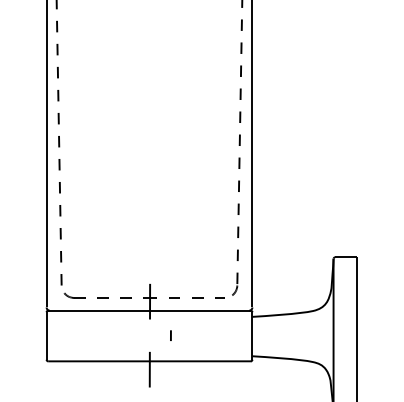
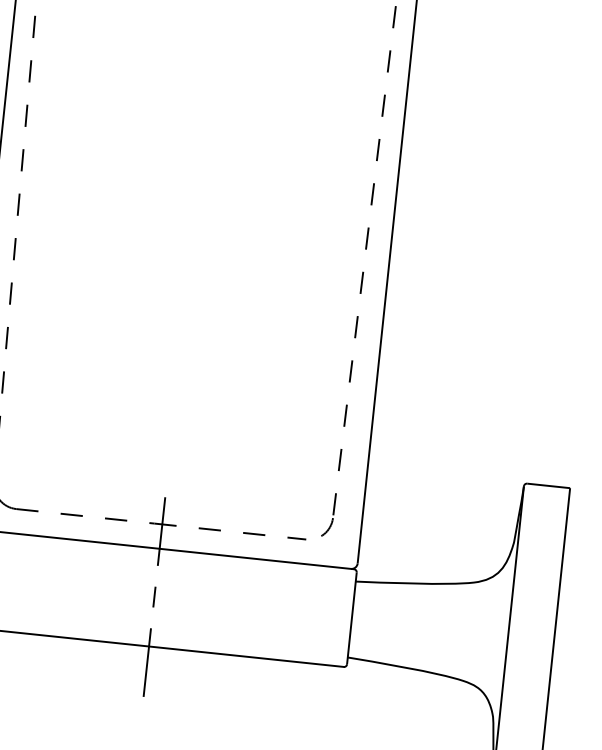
part: (170, 335) -> (153, 596), moved

